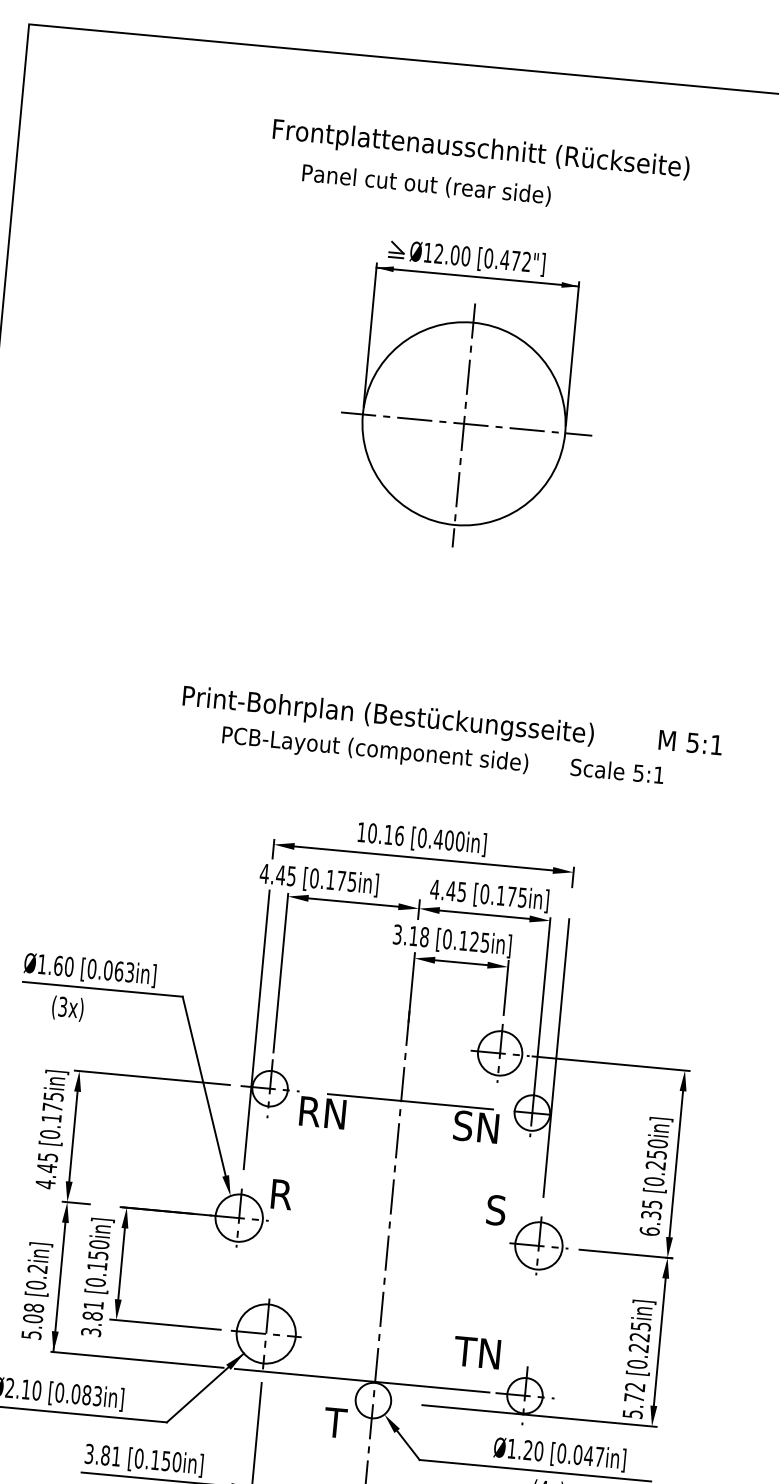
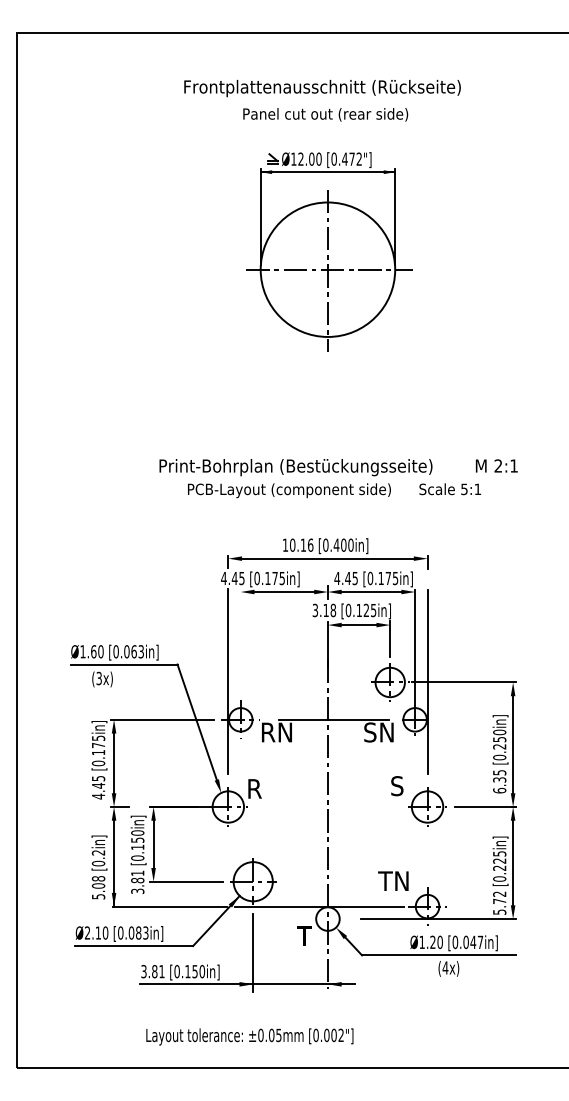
text: (426, 184) -> (325, 114), moved
text: (693, 742) -> (498, 465), 5:1 -> 2:1
line: (280, 972) -> (240, 642), removed

